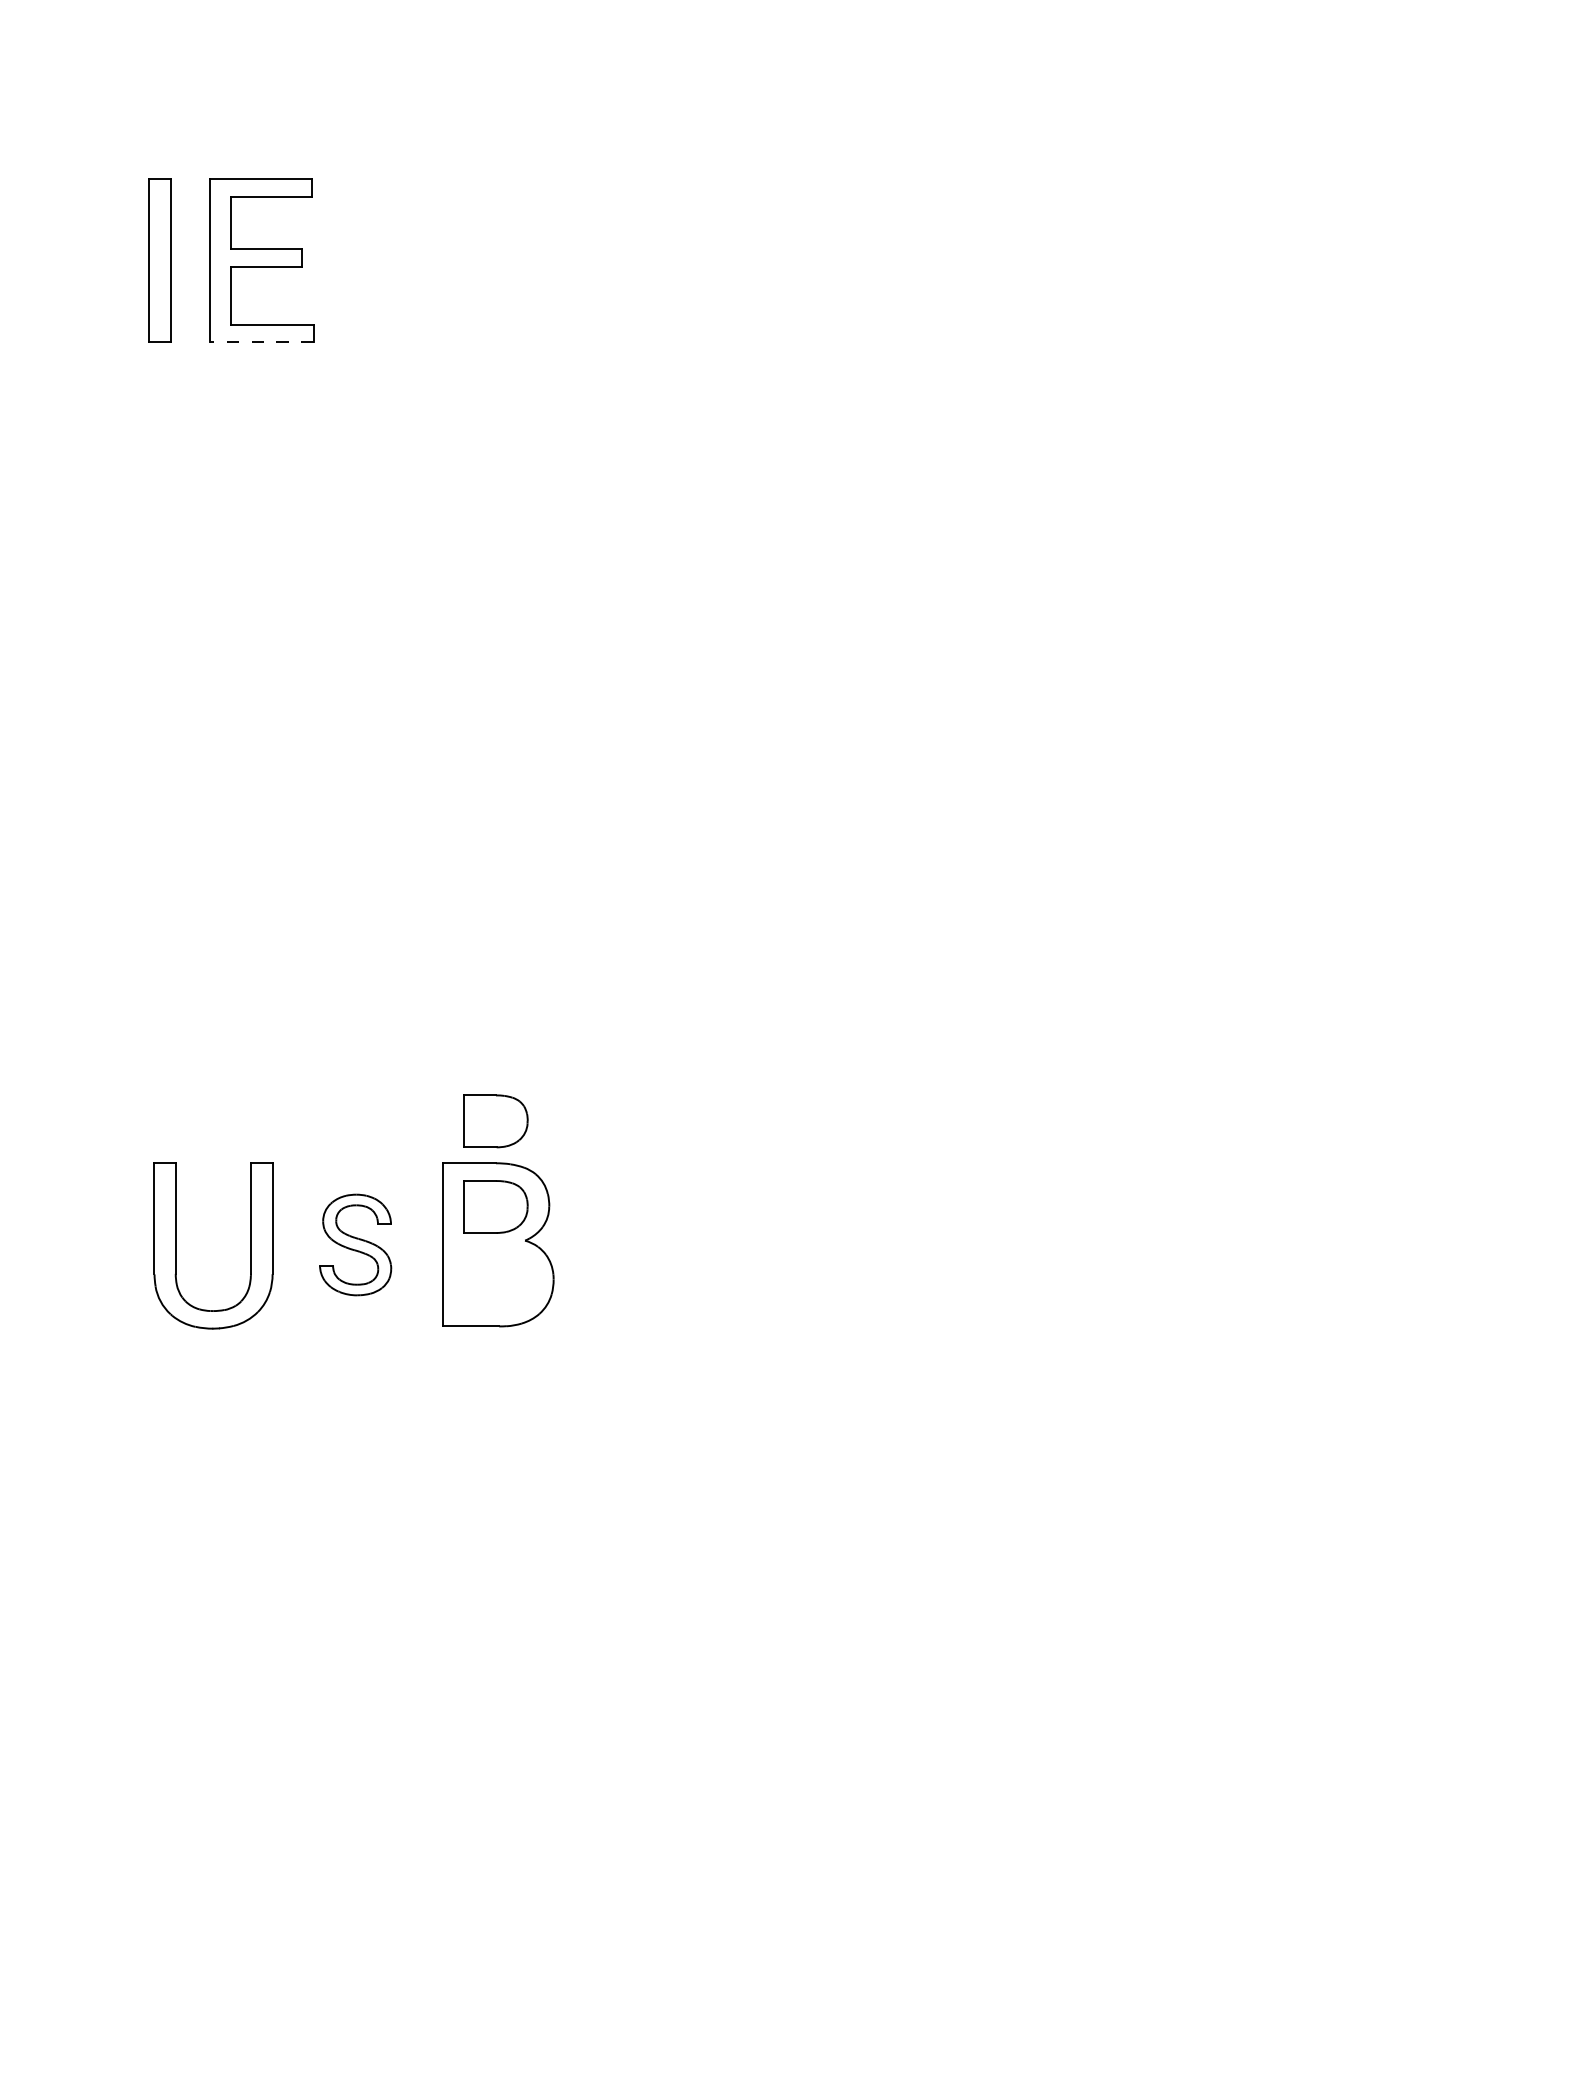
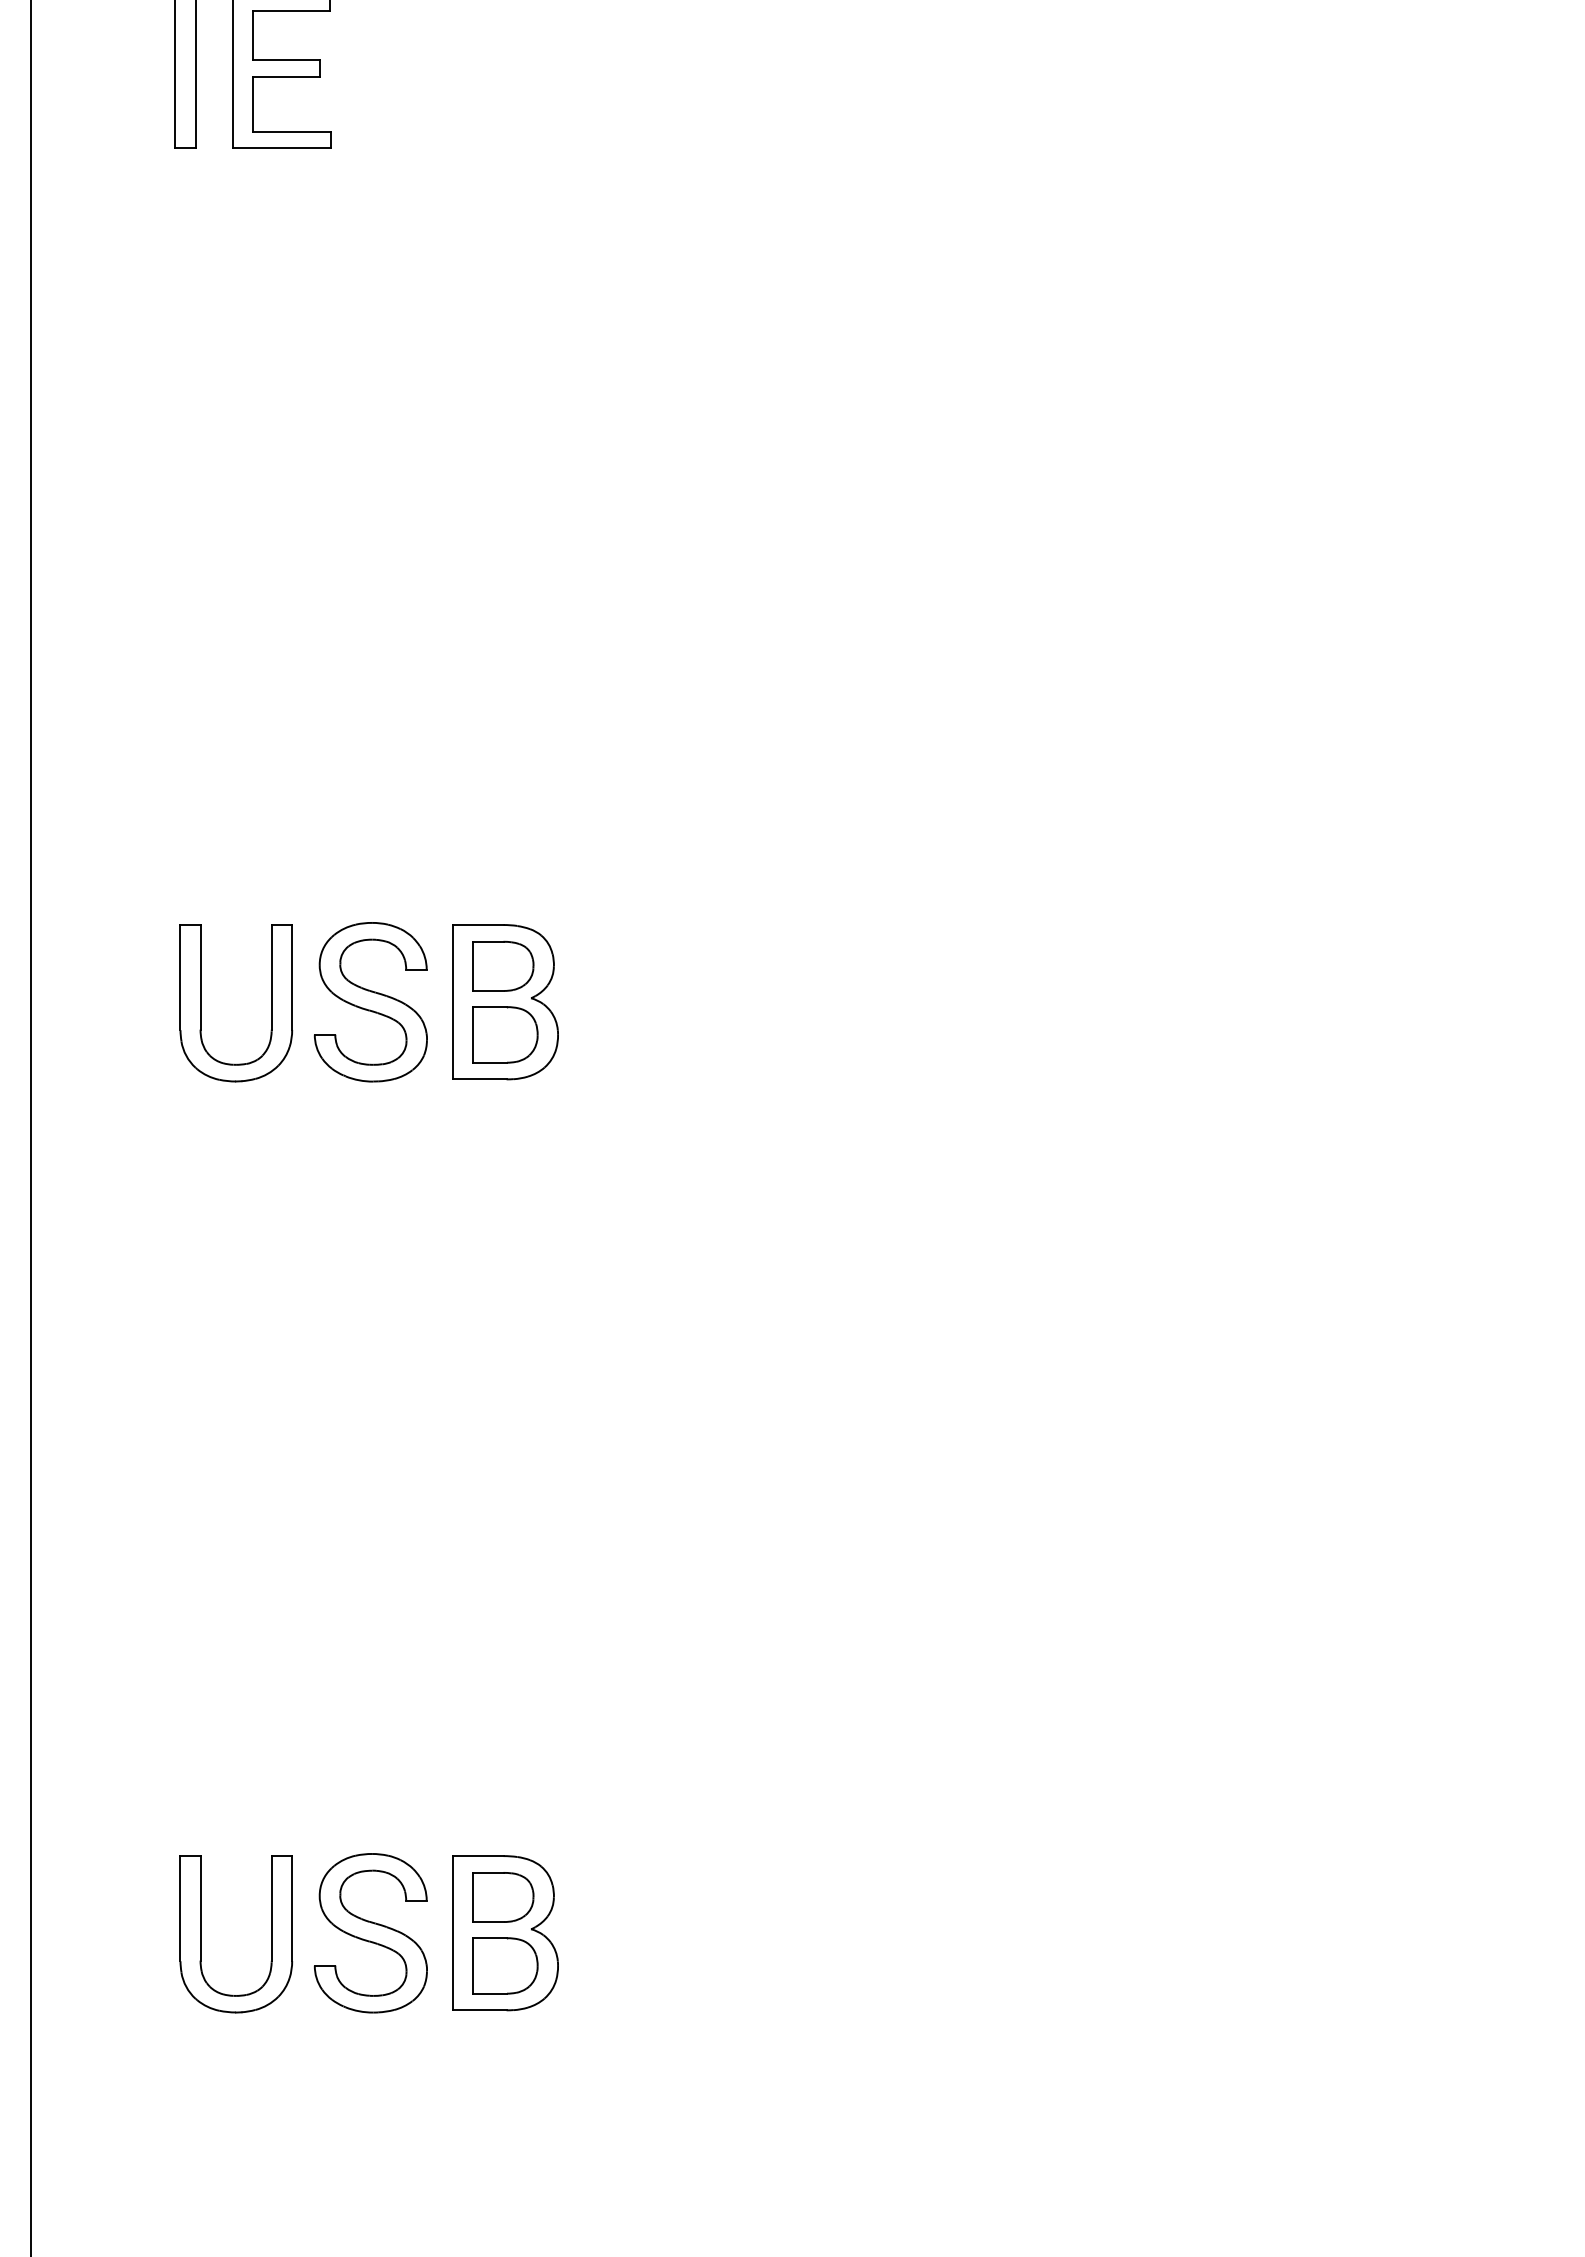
line: (261, 342) -> (281, 148), dashed -> solid
part: (495, 1120) -> (503, 884), removed
part: (355, 1245) -> (370, 1002), size x1.67
part: (498, 1278) -> (505, 1034), added

